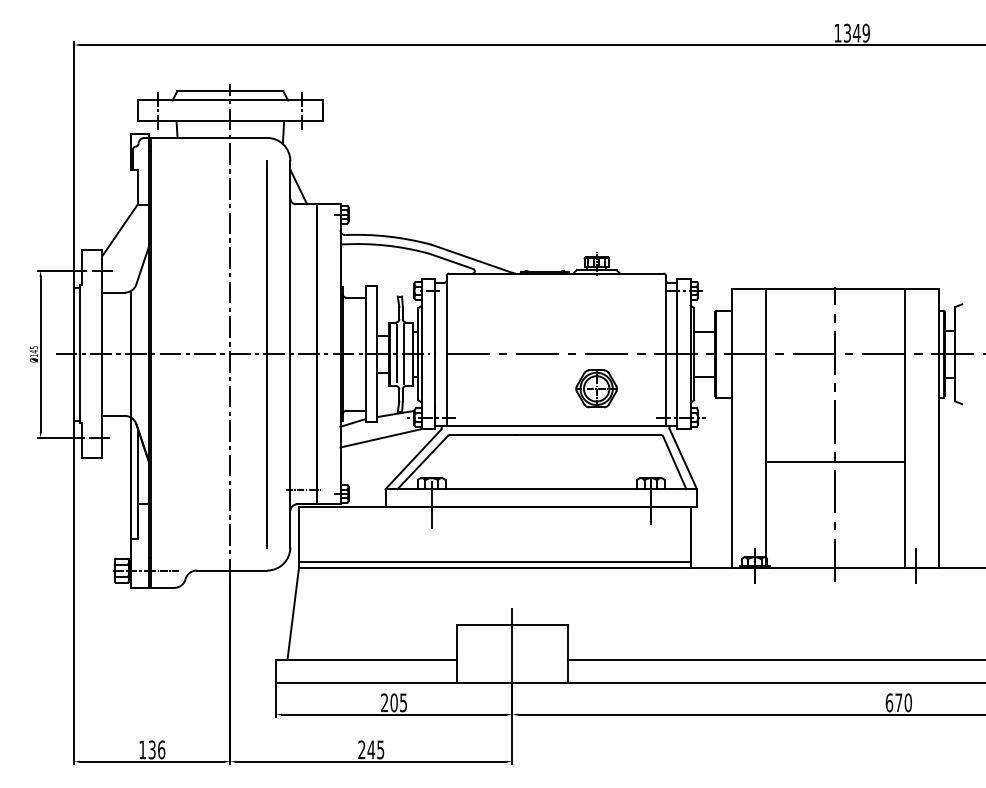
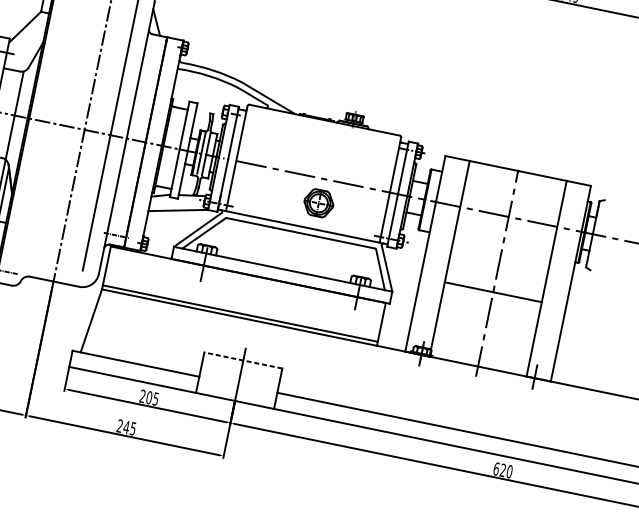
part: (596, 388) -> (318, 202), moved
line: (512, 625) -> (243, 360), solid -> dashed
text: (898, 702) -> (502, 470), 670 -> 620

